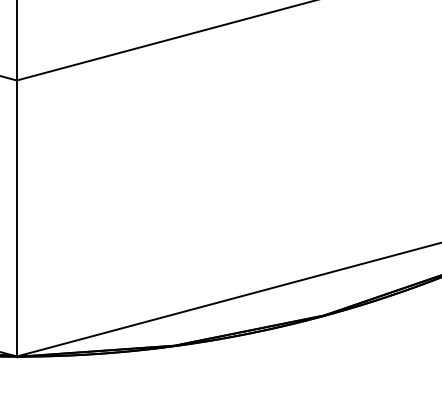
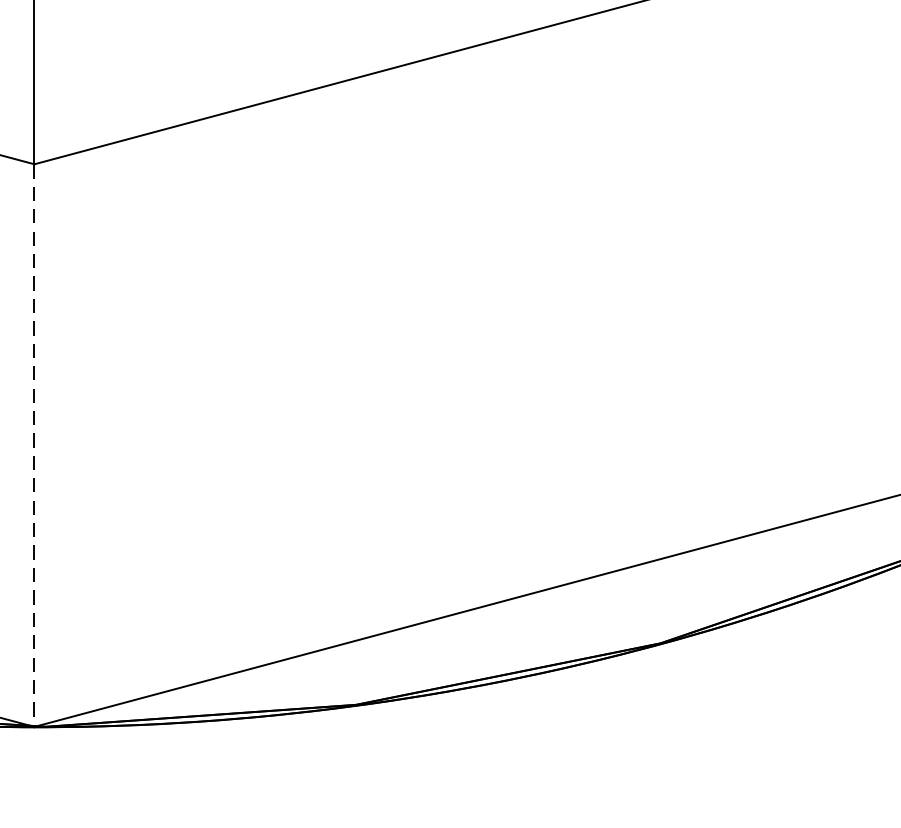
line: (16, 219) -> (33, 447), solid -> dashed

